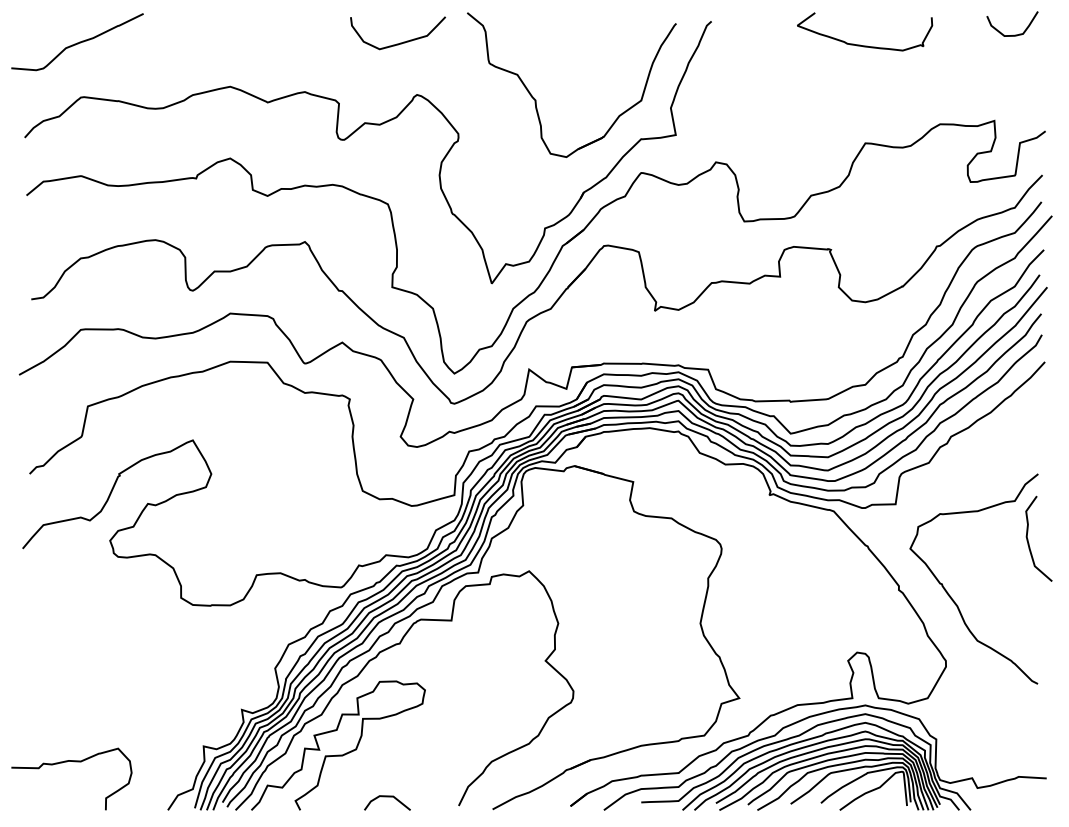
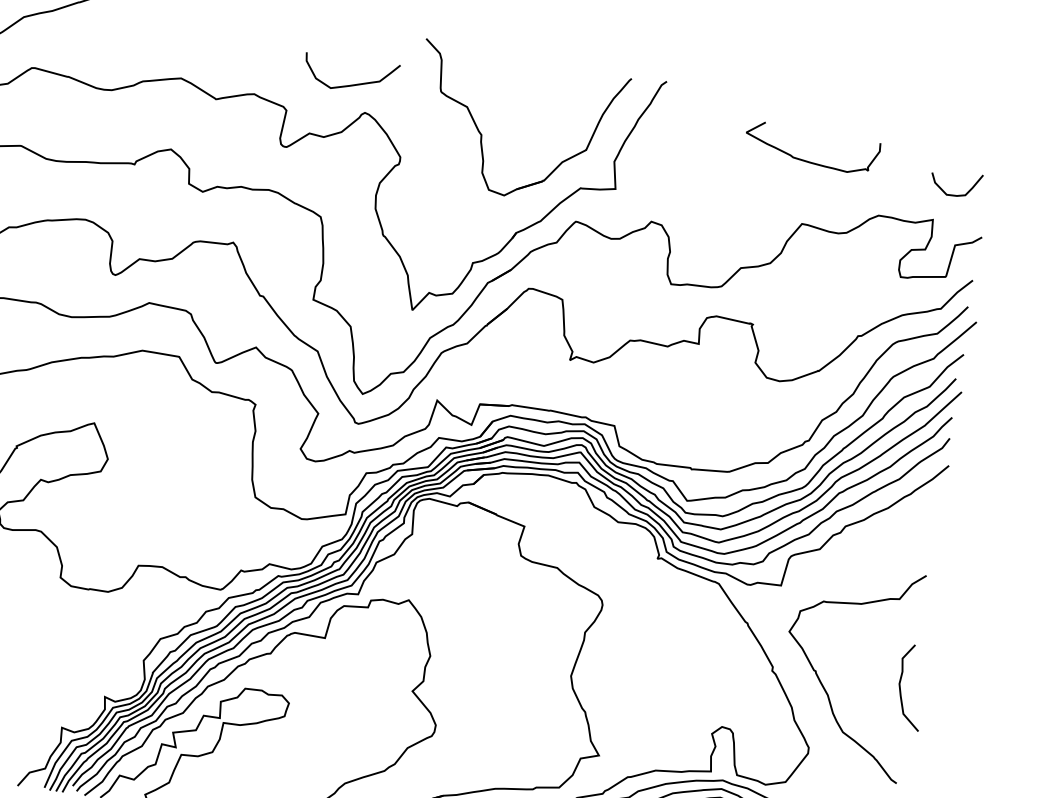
curve: (1014, 34) -> (956, 194), moved
curve: (400, 42) -> (352, 84), moved
curve: (860, 44) -> (806, 160), moved
curve: (1028, 539) -> (900, 686), moved

